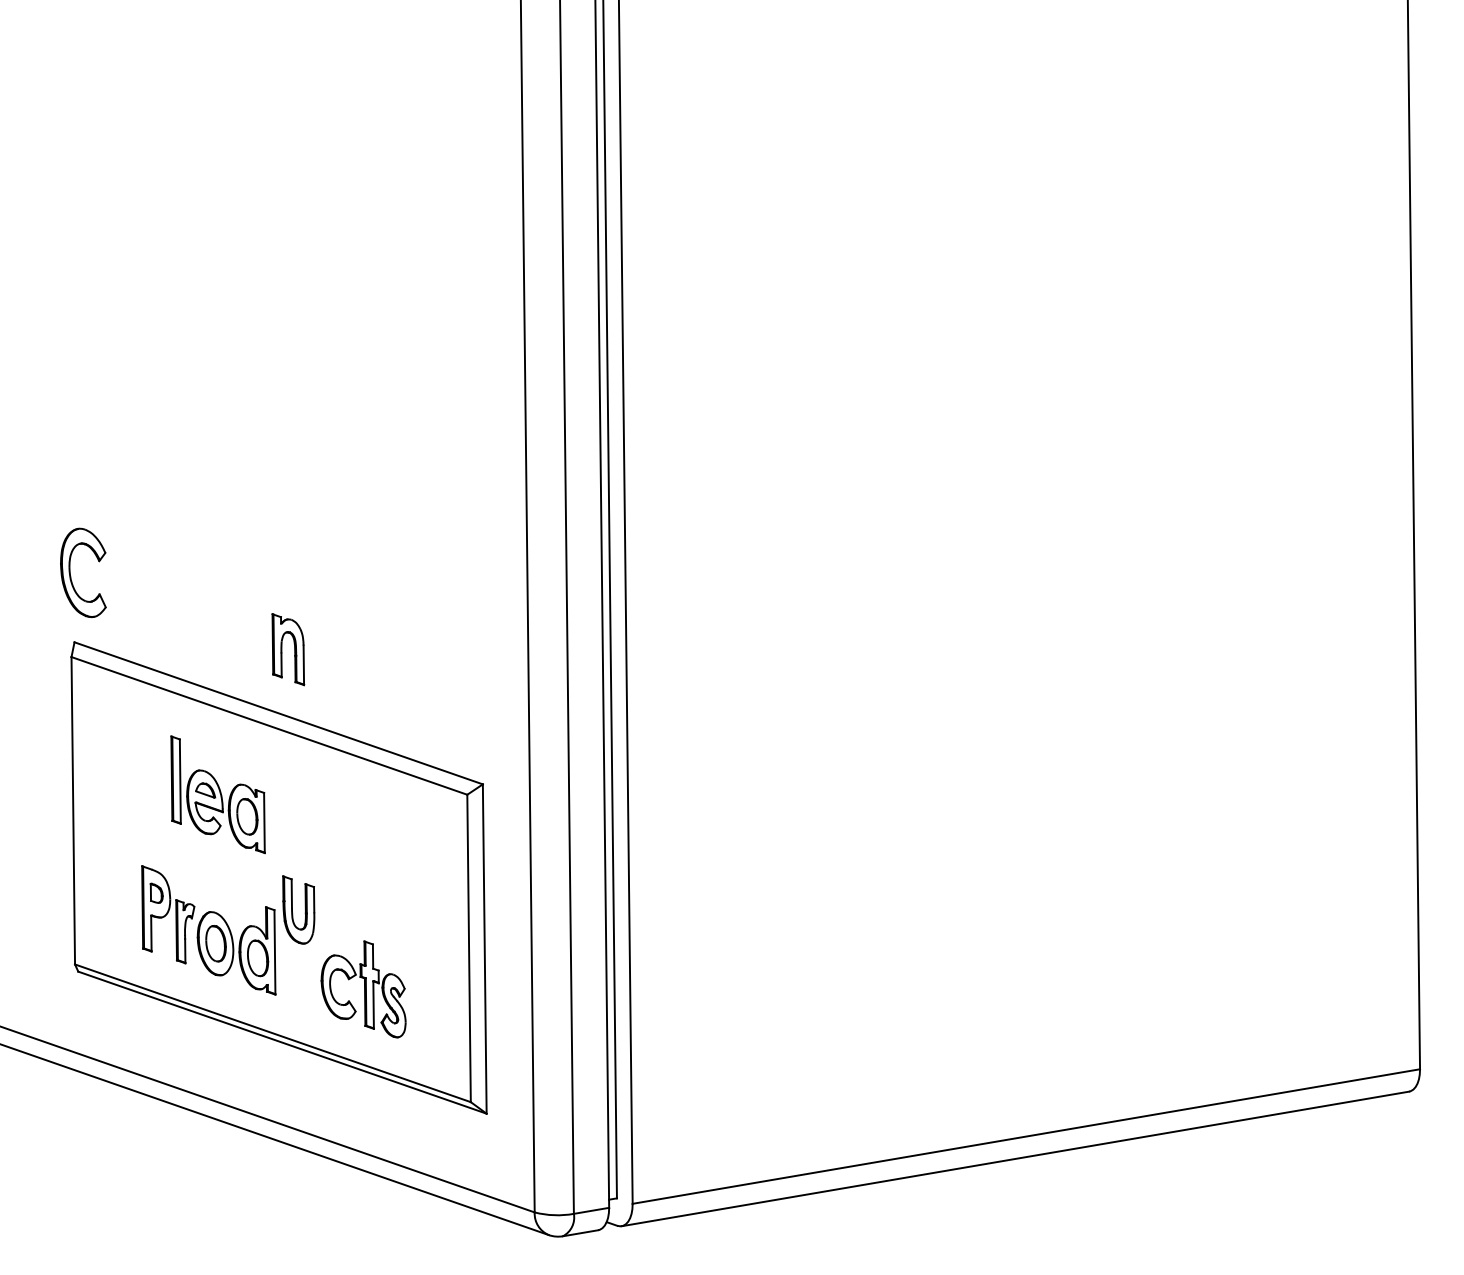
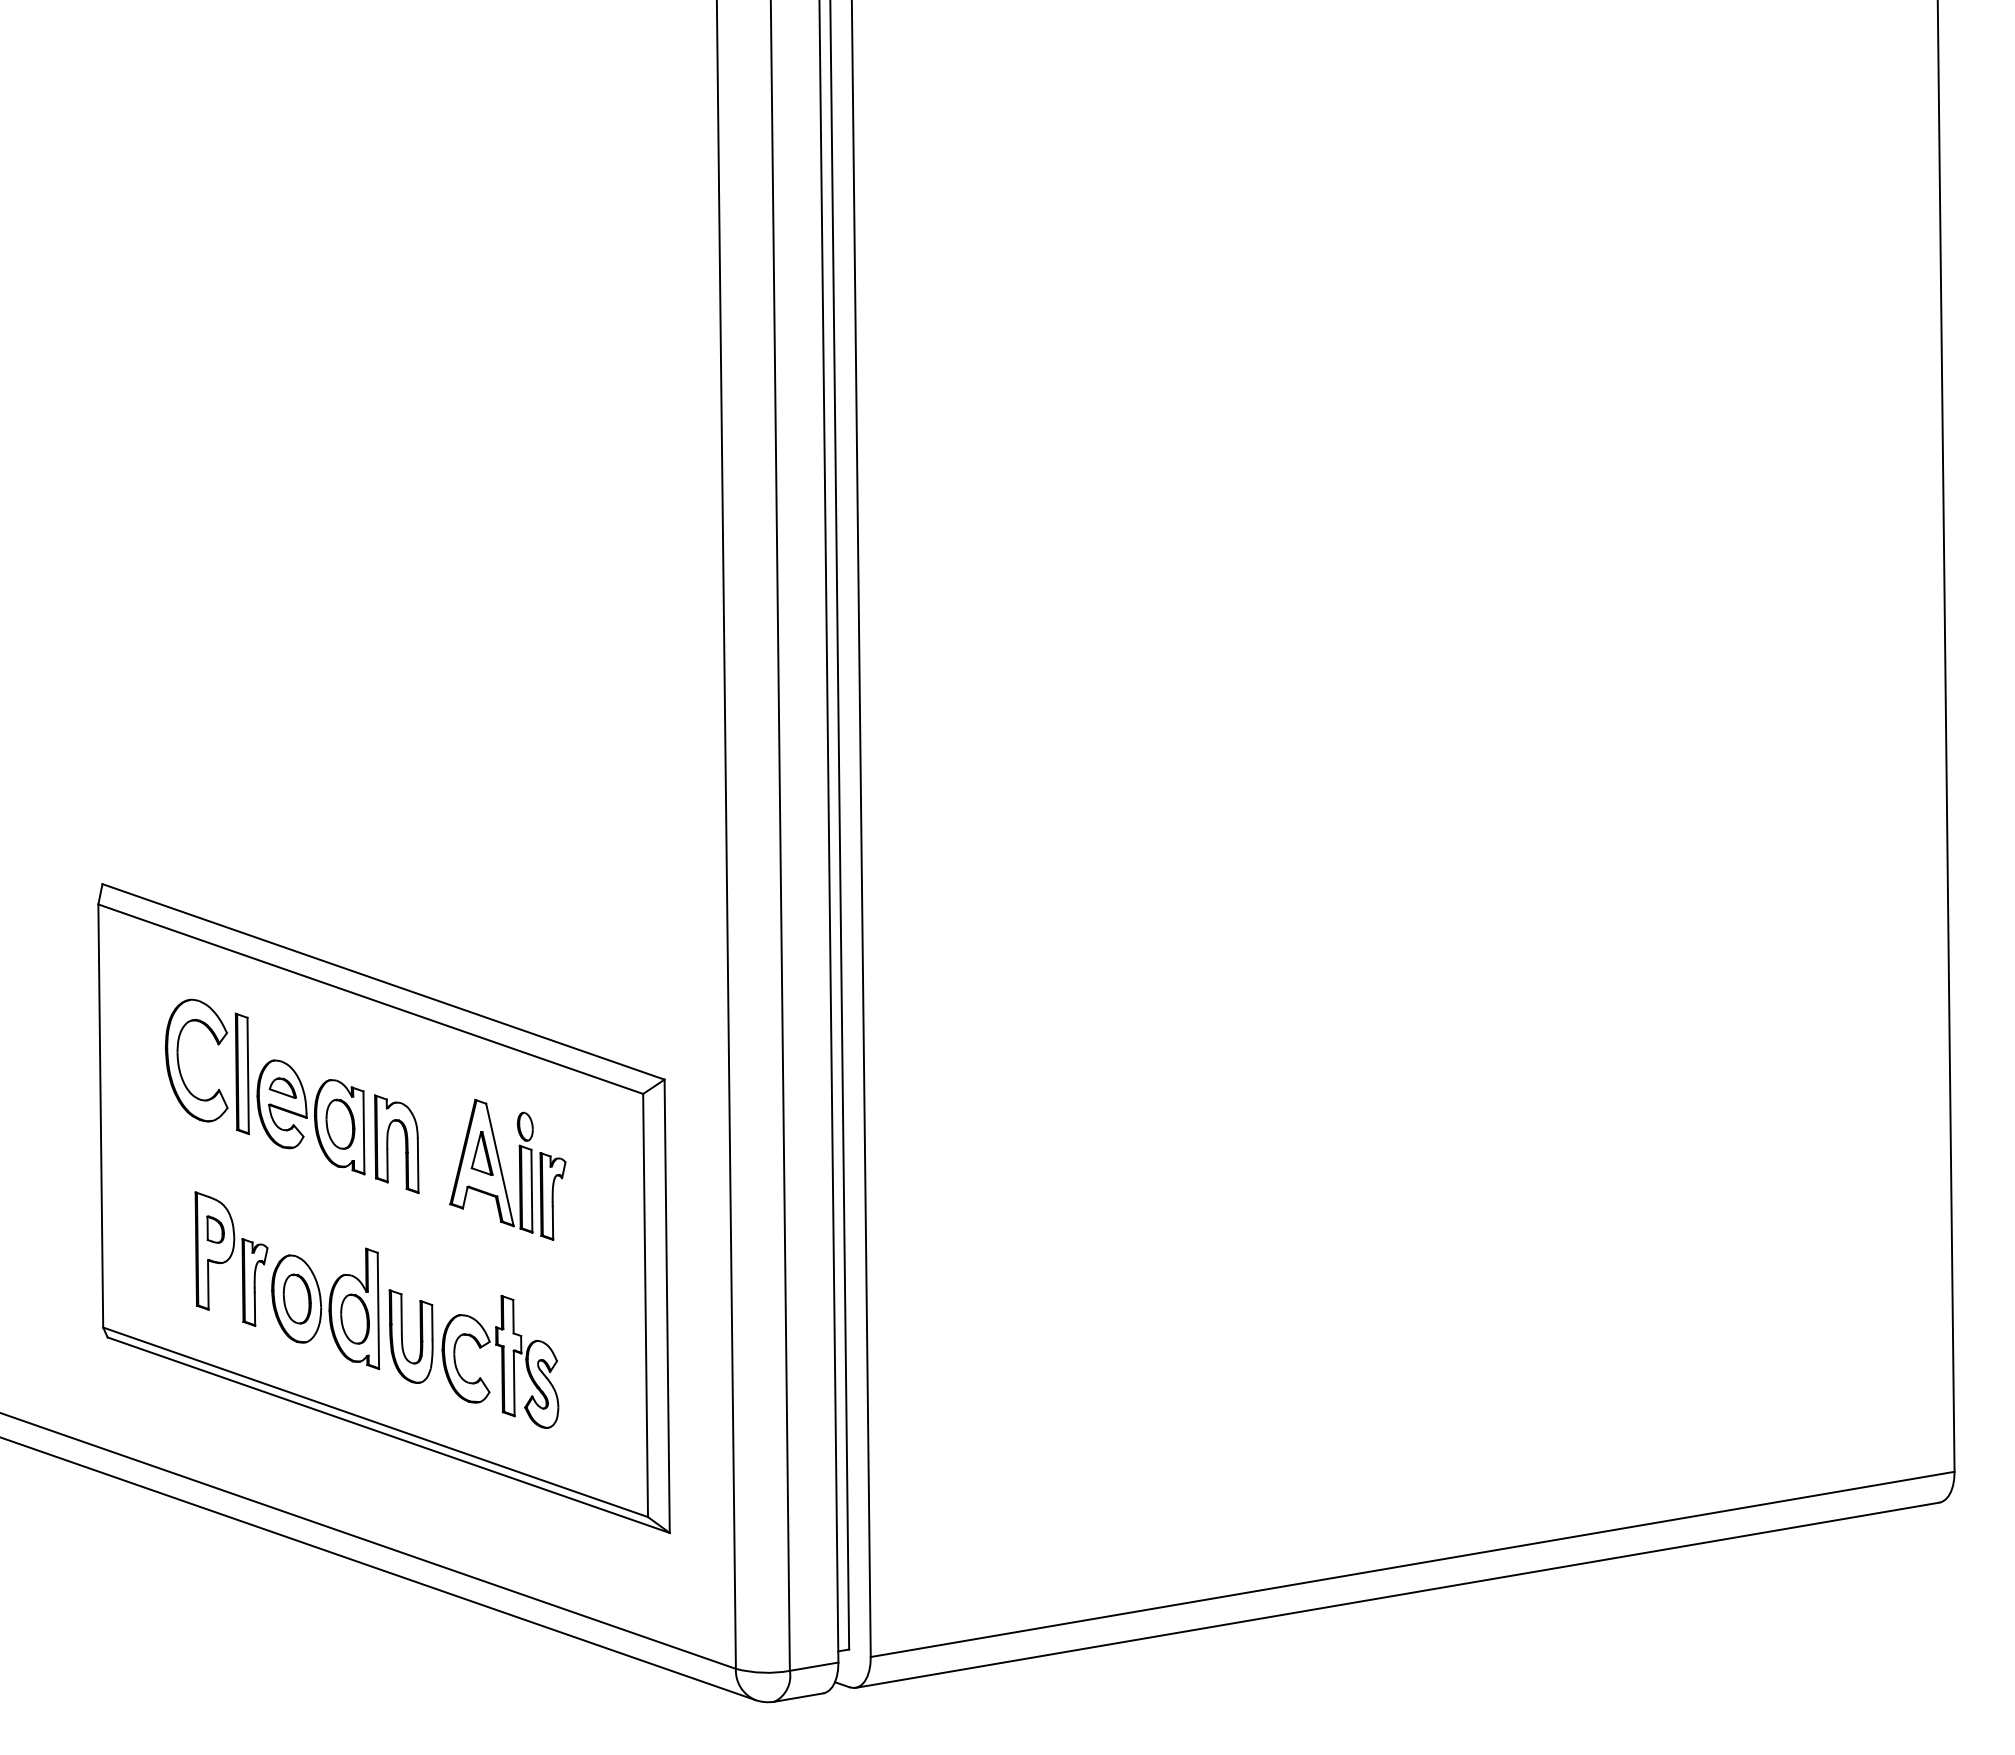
part: (70, 574) -> (179, 1062), moved
part: (282, 649) -> (388, 1143), moved
part: (368, 849) -> (507, 1169), added
part: (292, 909) -> (402, 1336), moved

